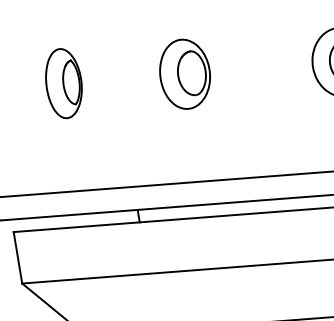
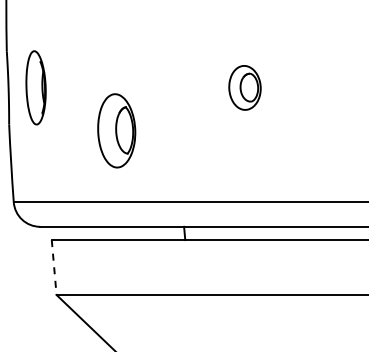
part: (184, 73) -> (244, 87), size x0.6
part: (63, 83) -> (116, 130), moved
line: (18, 257) -> (54, 267), solid -> dashed

